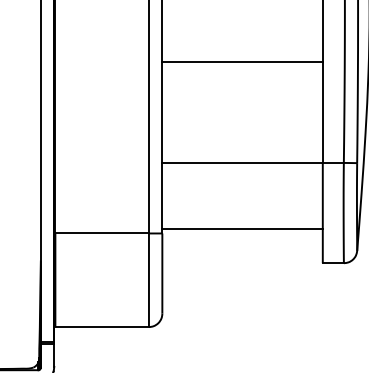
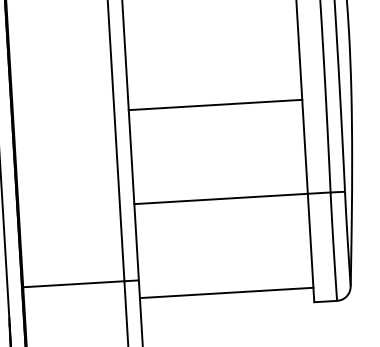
line: (242, 62) -> (215, 105), moved
line: (242, 228) -> (226, 292), moved

